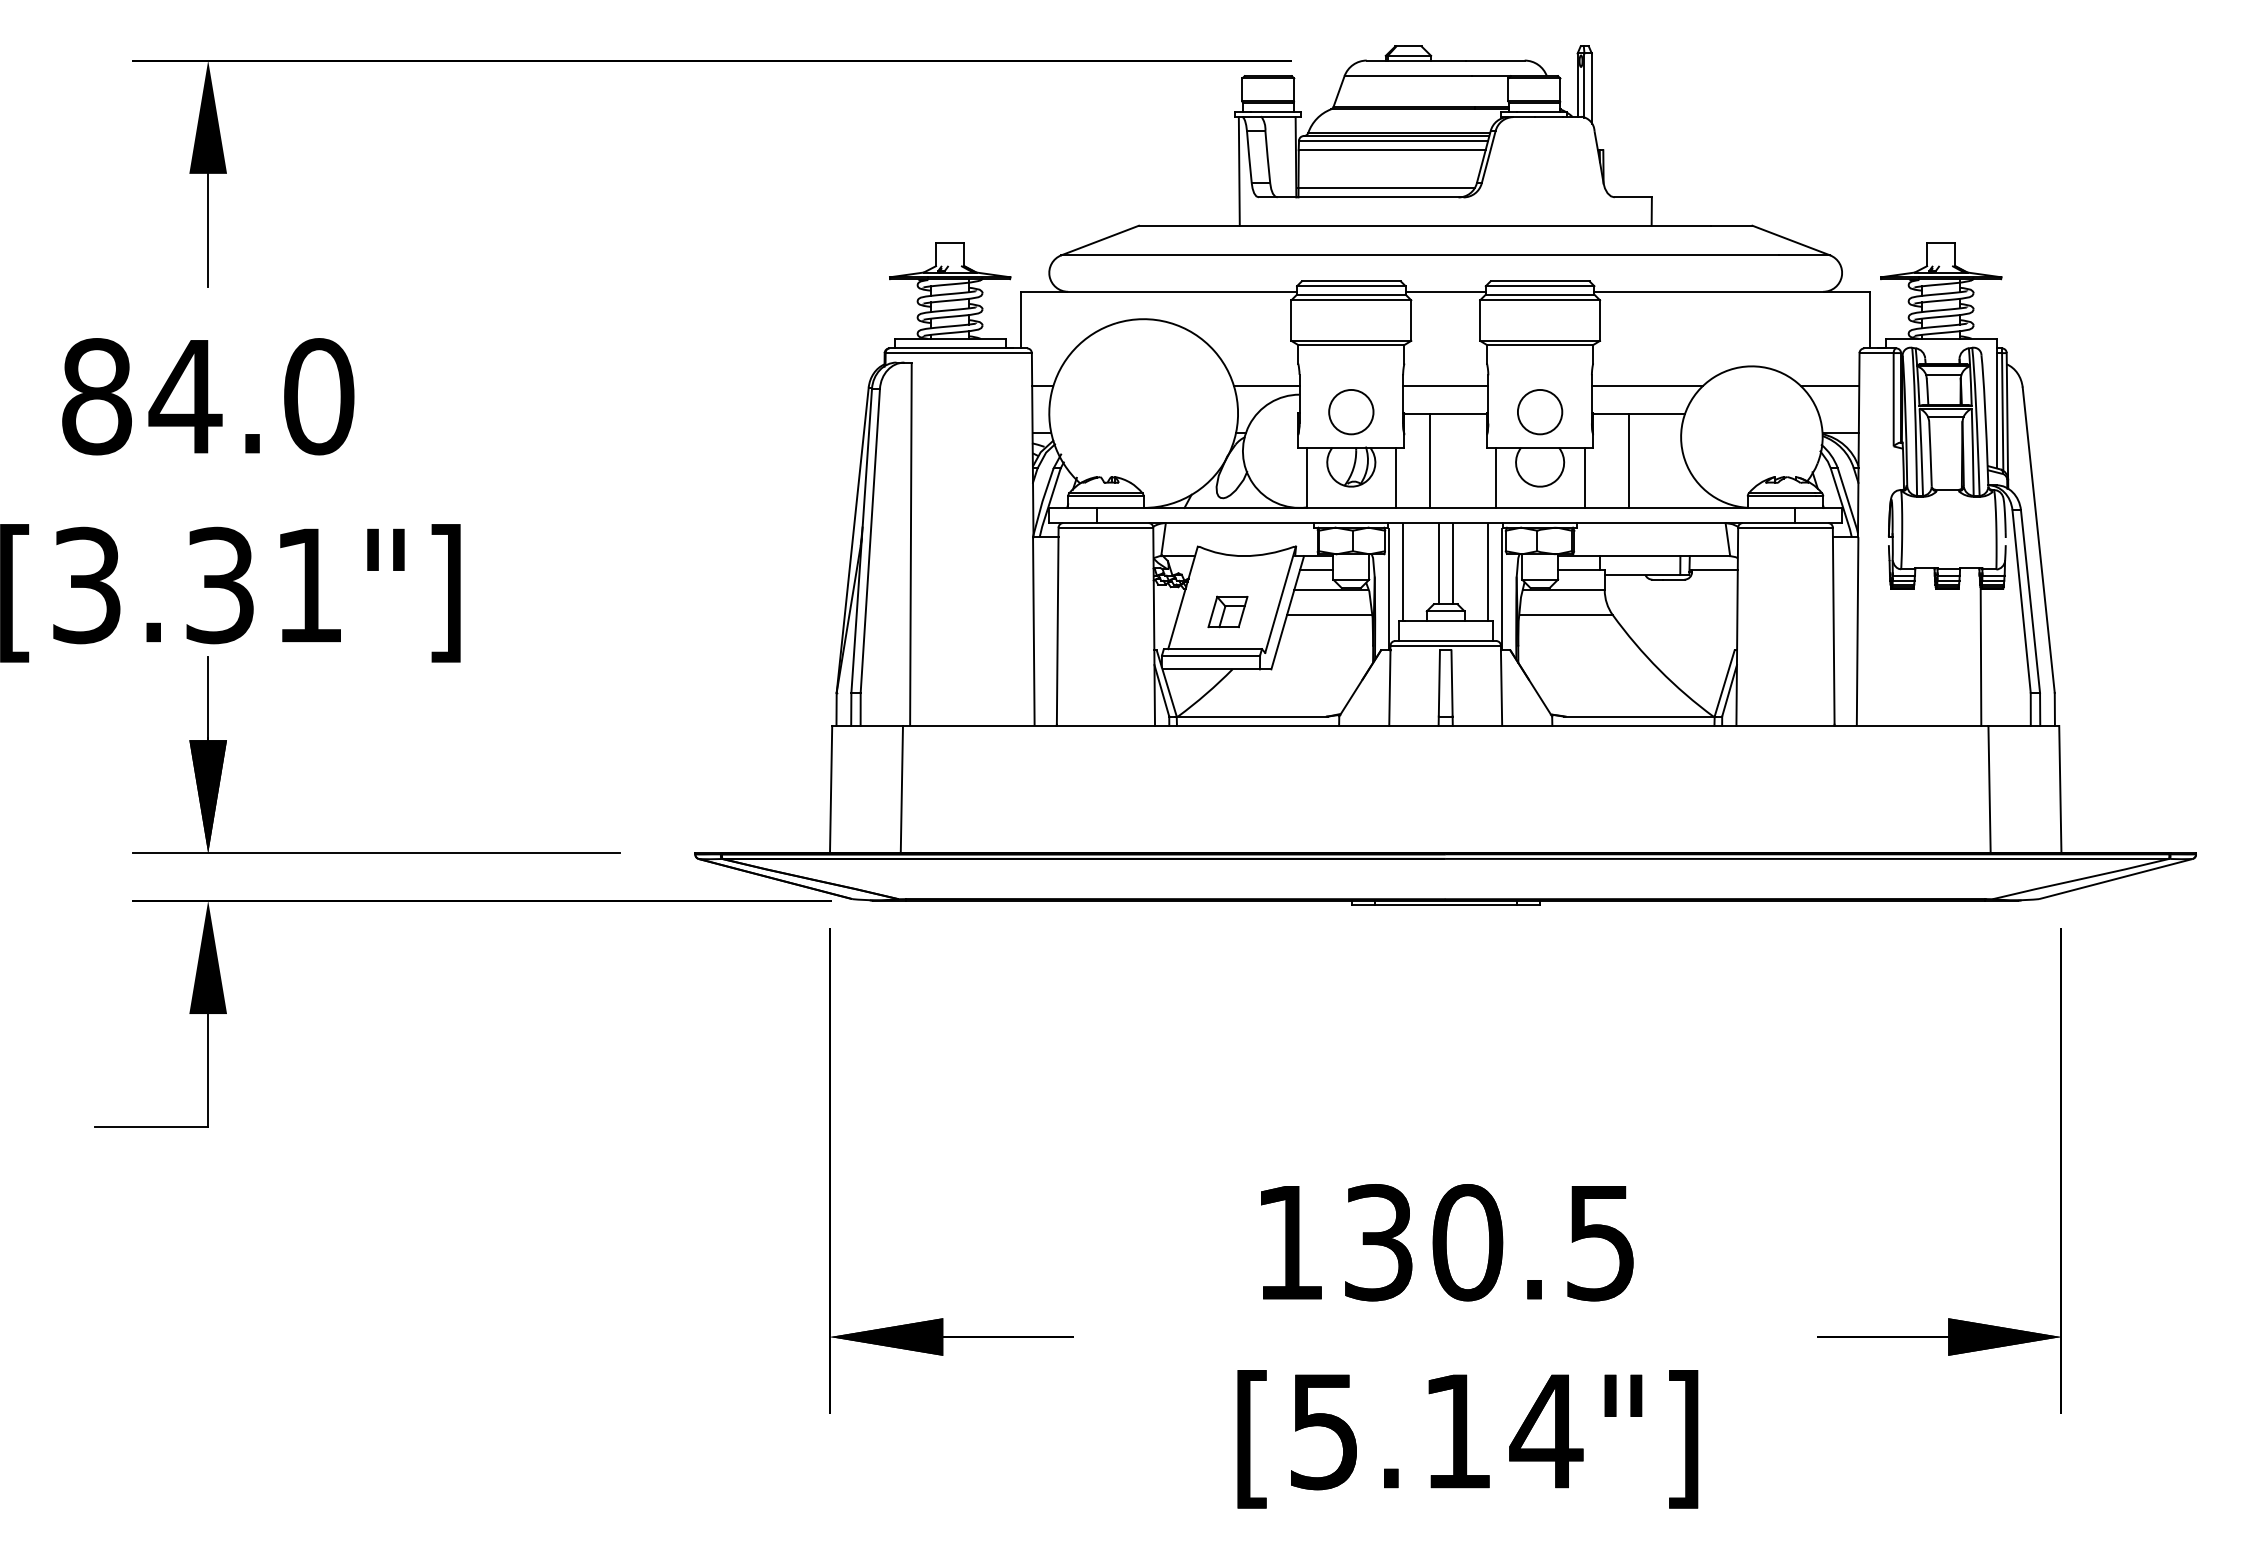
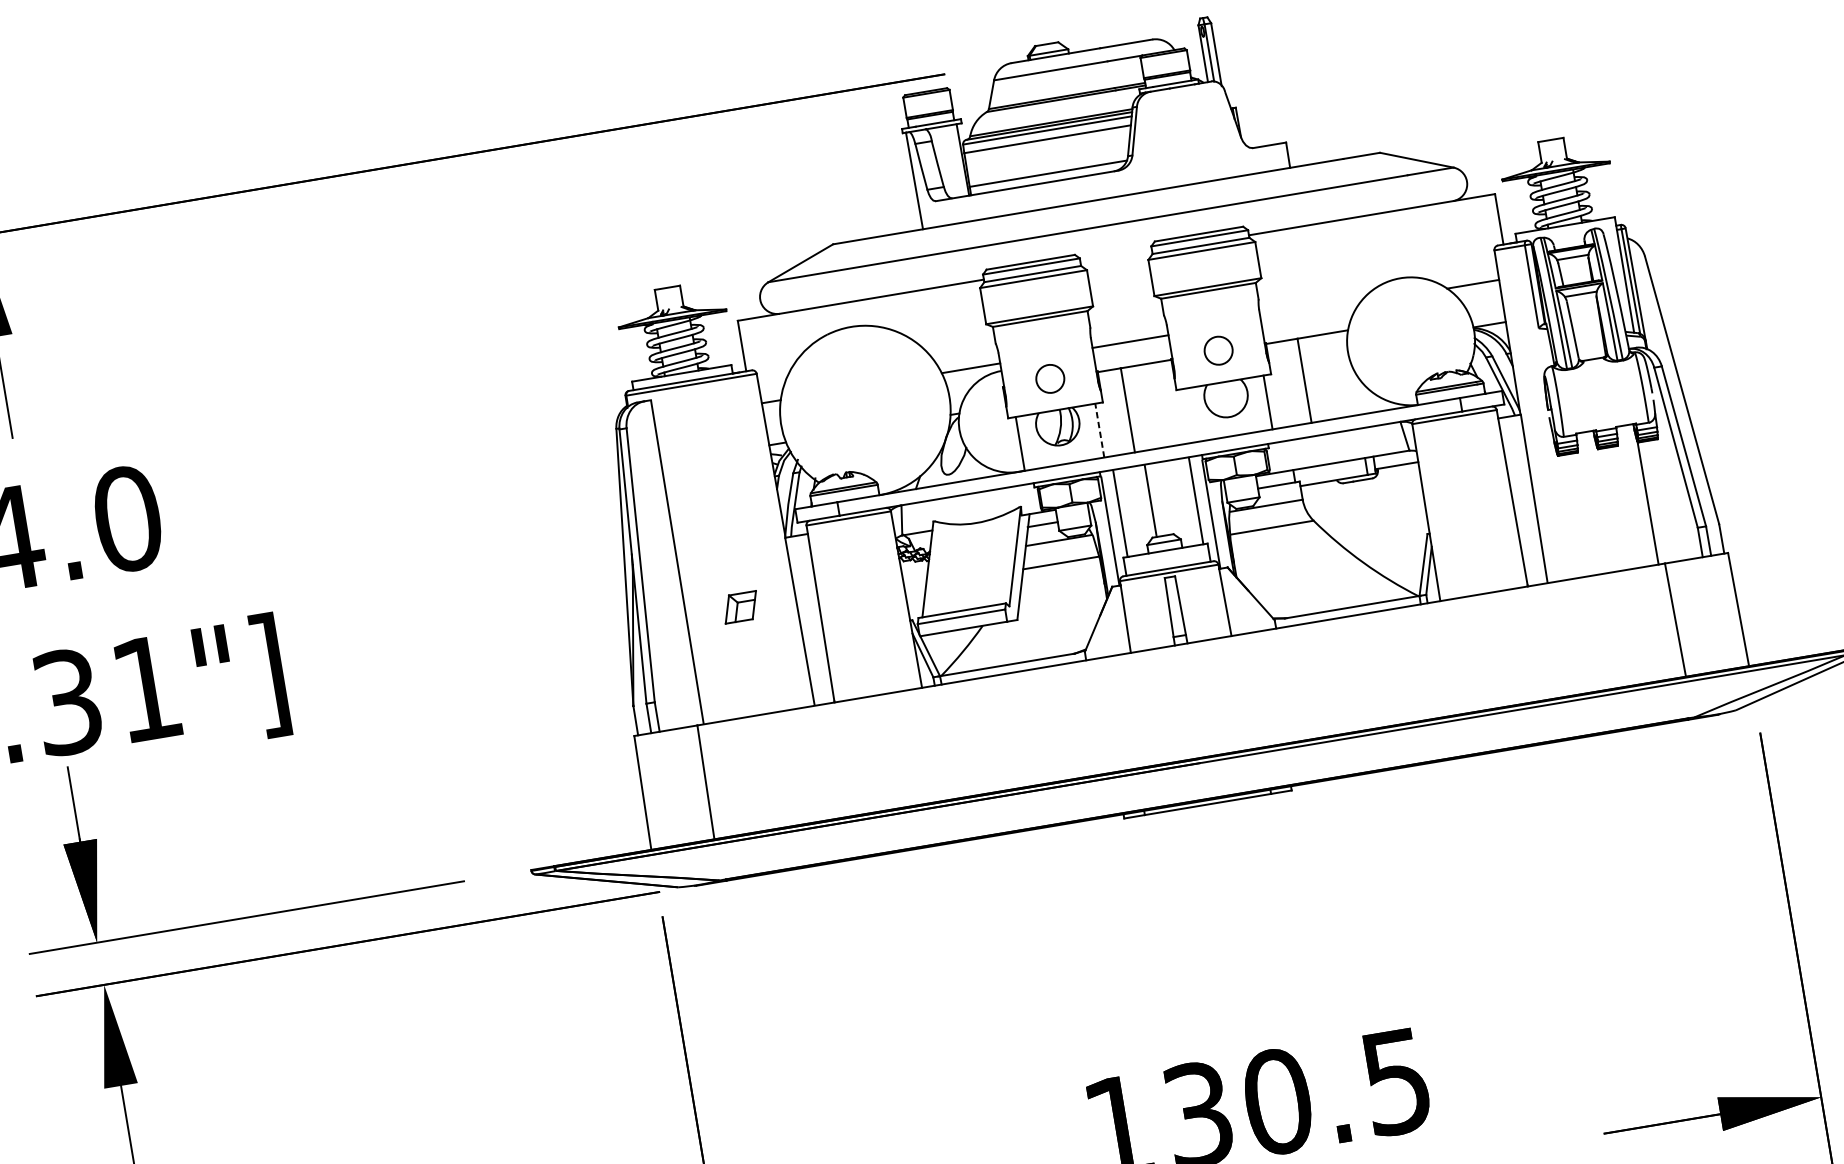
line: (1445, 291) -> (1116, 257), removed
line: (1646, 386) -> (1309, 311), removed
circle: (1351, 412) -> (1050, 379), size x0.7
circle: (1540, 412) -> (1218, 350), size x0.7
line: (1395, 477) -> (1099, 430), solid -> dashed
line: (1495, 477) -> (1188, 415), removed
line: (1452, 563) -> (1163, 498), removed
part: (1227, 611) -> (740, 606), moved

